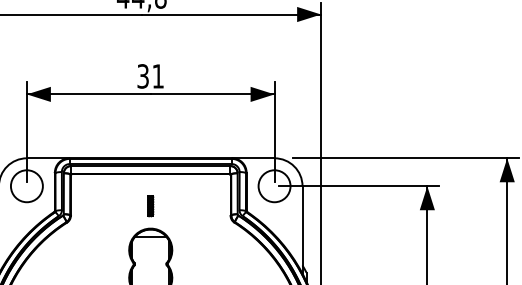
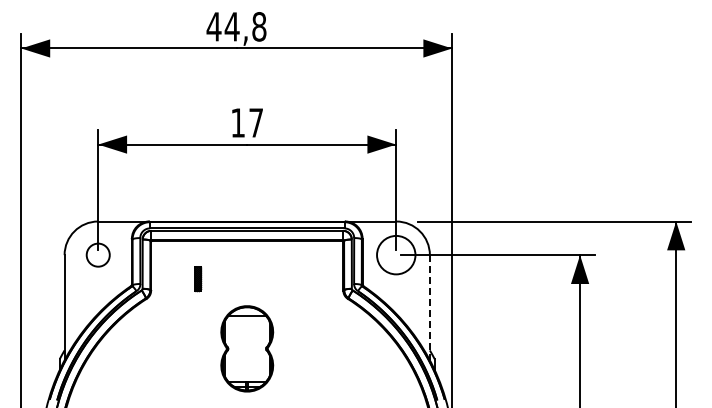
text: (150, 76) -> (246, 122), 31 -> 17
circle: (27, 185) -> (98, 254), size x0.6
part: (150, 206) -> (198, 279), moved
line: (302, 229) -> (429, 307), solid -> dashed

